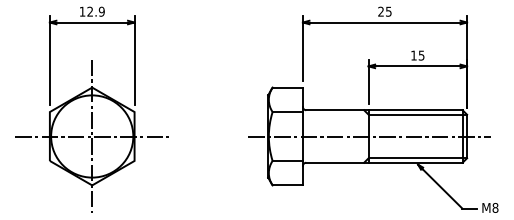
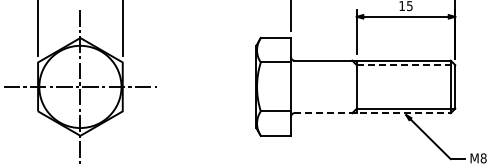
line: (418, 114) -> (406, 64), solid -> dashed
line: (369, 136) -> (357, 86), removed
line: (384, 162) -> (372, 112), solid -> dashed

